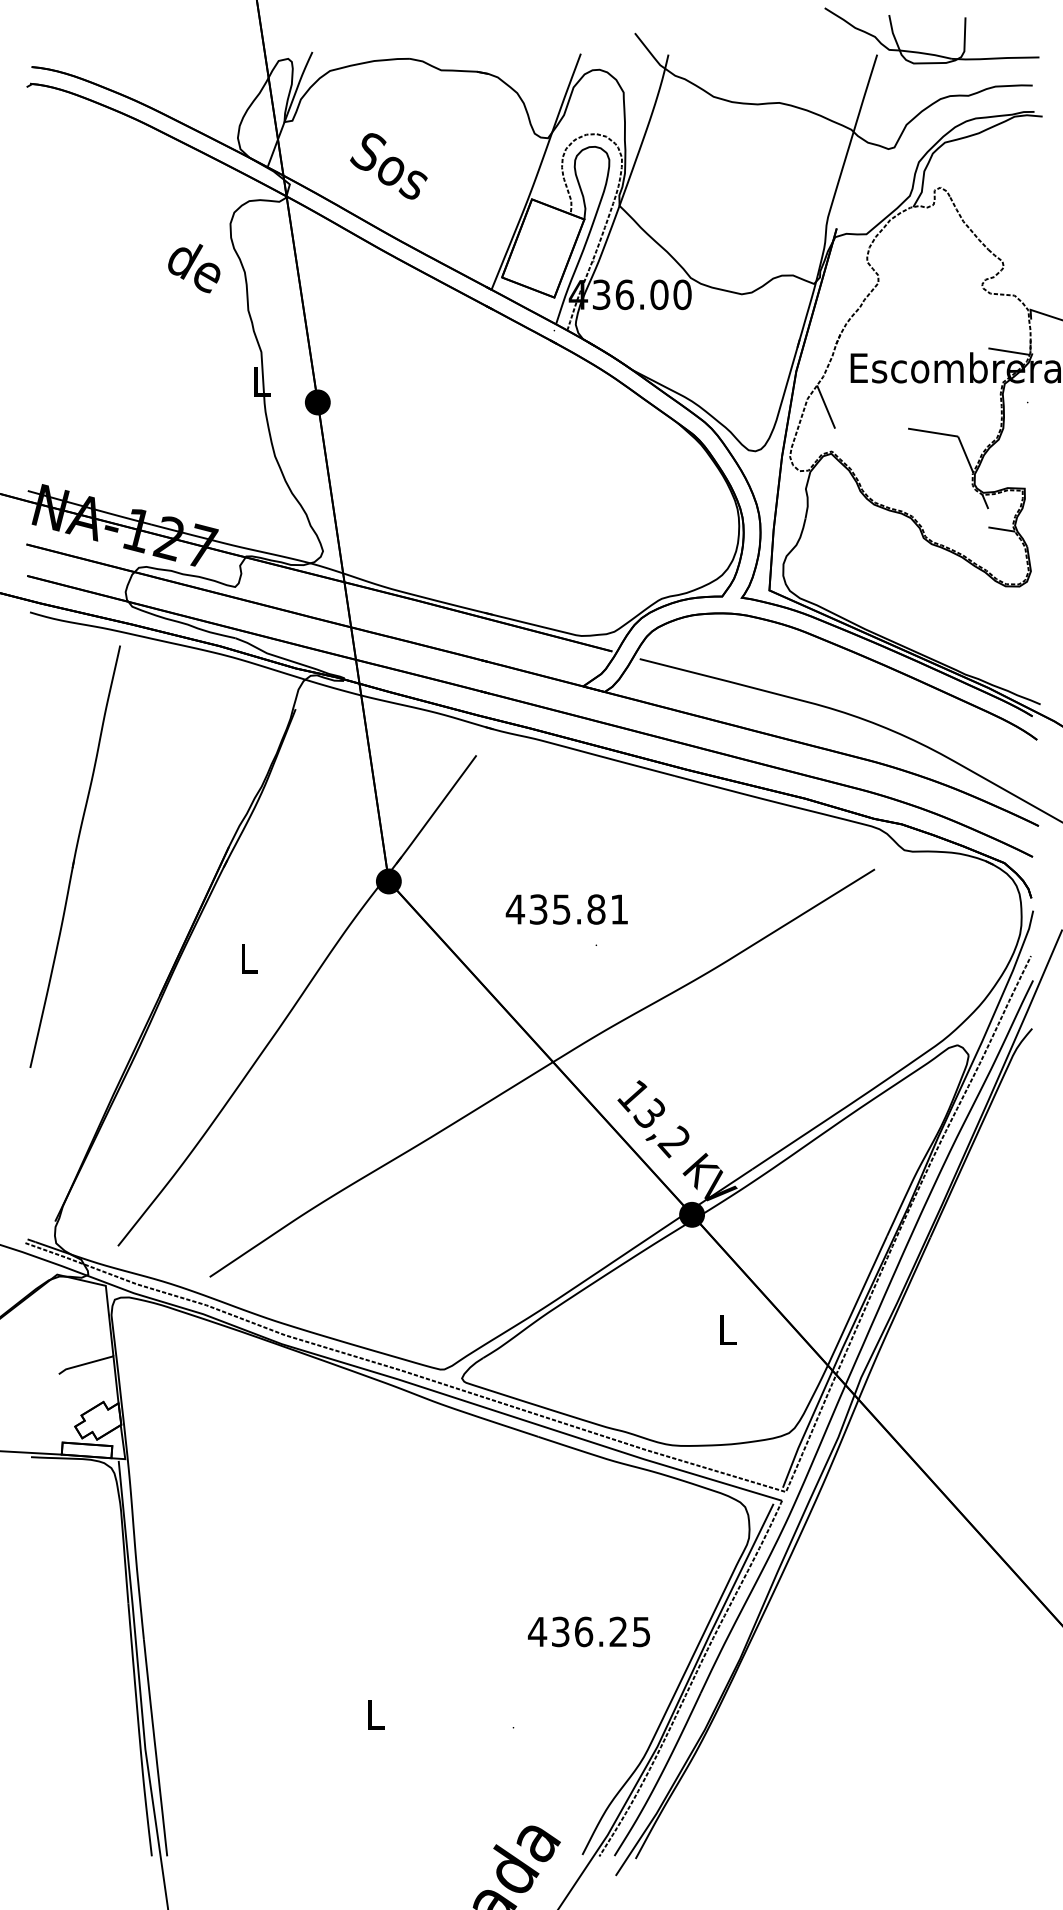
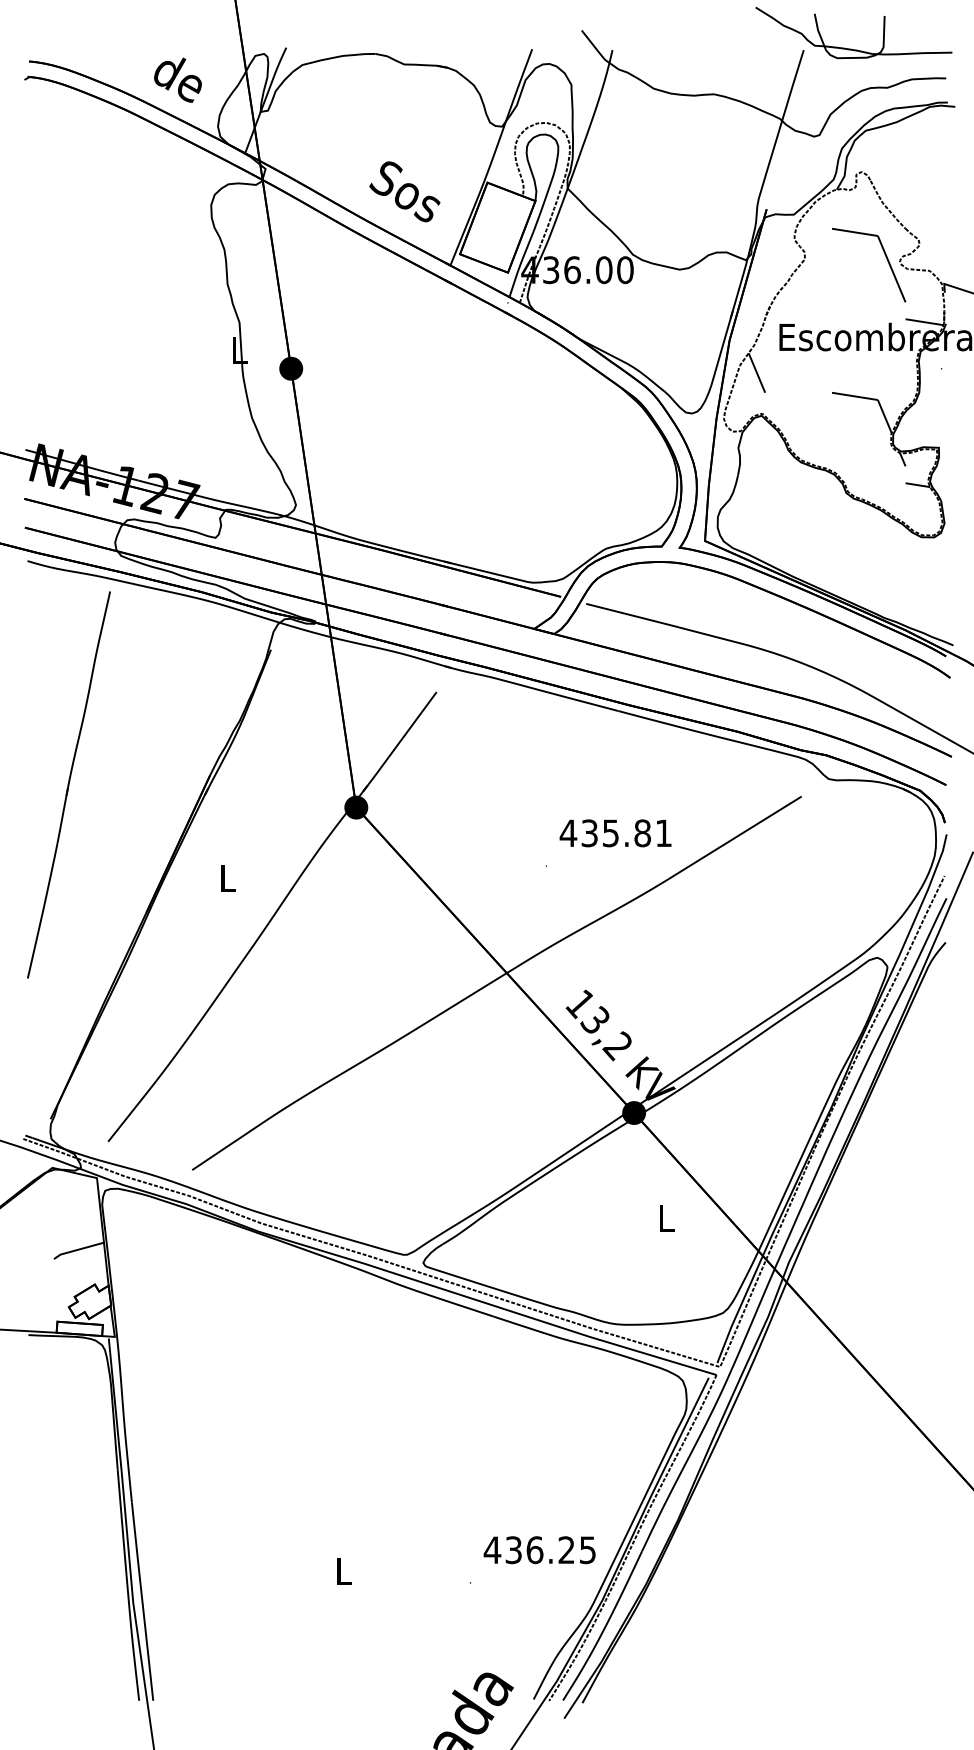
text: (388, 166) -> (404, 191), moved
text: (194, 268) -> (178, 80), moved
part: (966, 280) -> (885, 257), added
text: (566, 909) -> (615, 833), moved
text: (588, 1631) -> (539, 1549), moved

